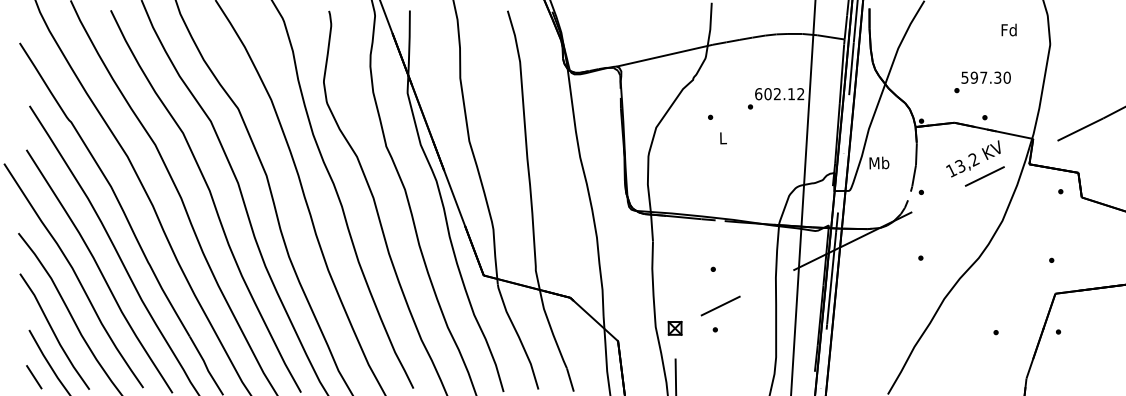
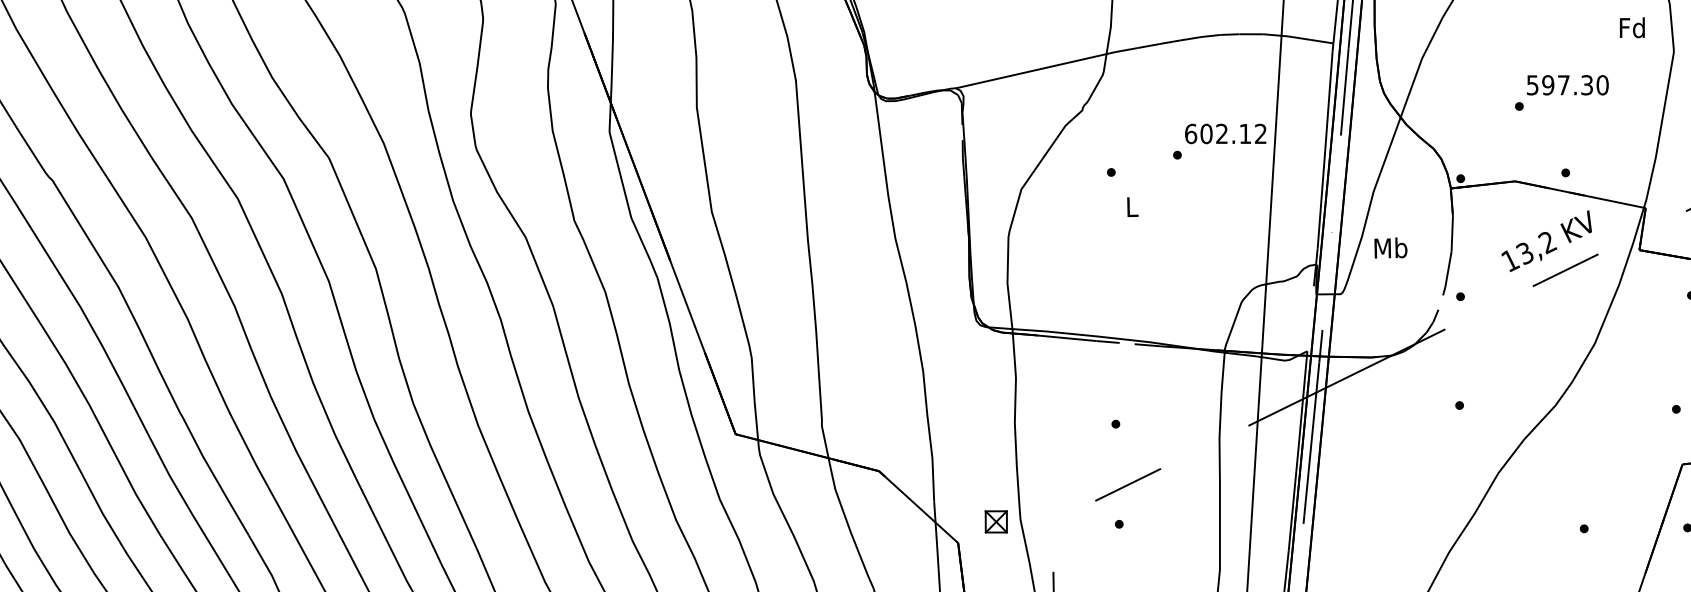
text: (1008, 29) -> (1631, 26), moved
text: (982, 82) -> (1561, 93), moved
part: (674, 327) -> (995, 520), moved

